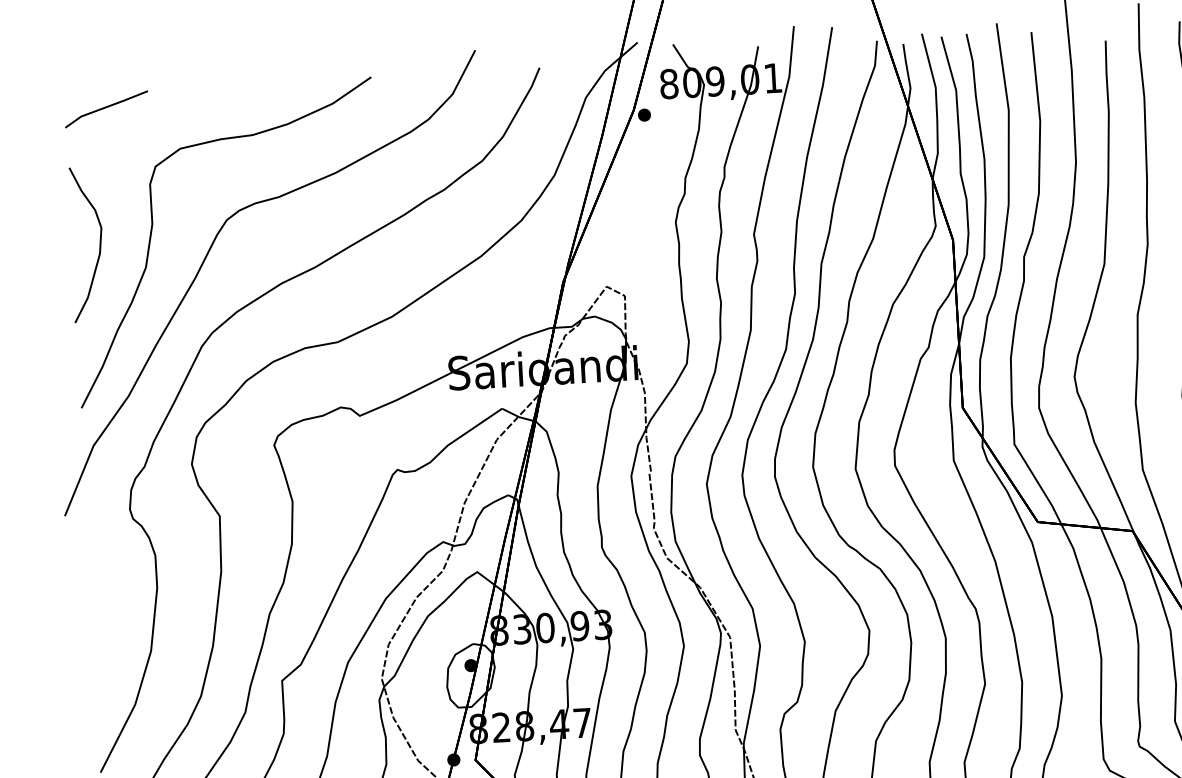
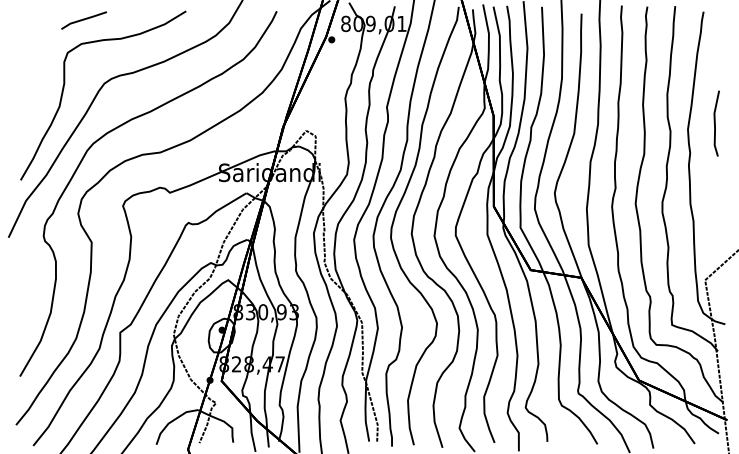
line: (105, 109) -> (83, 20), moved
curve: (98, 245) -> (34, 93), removed

